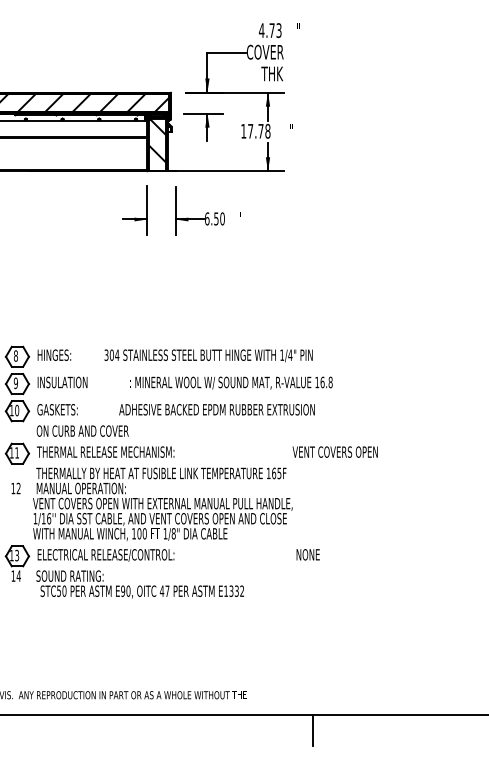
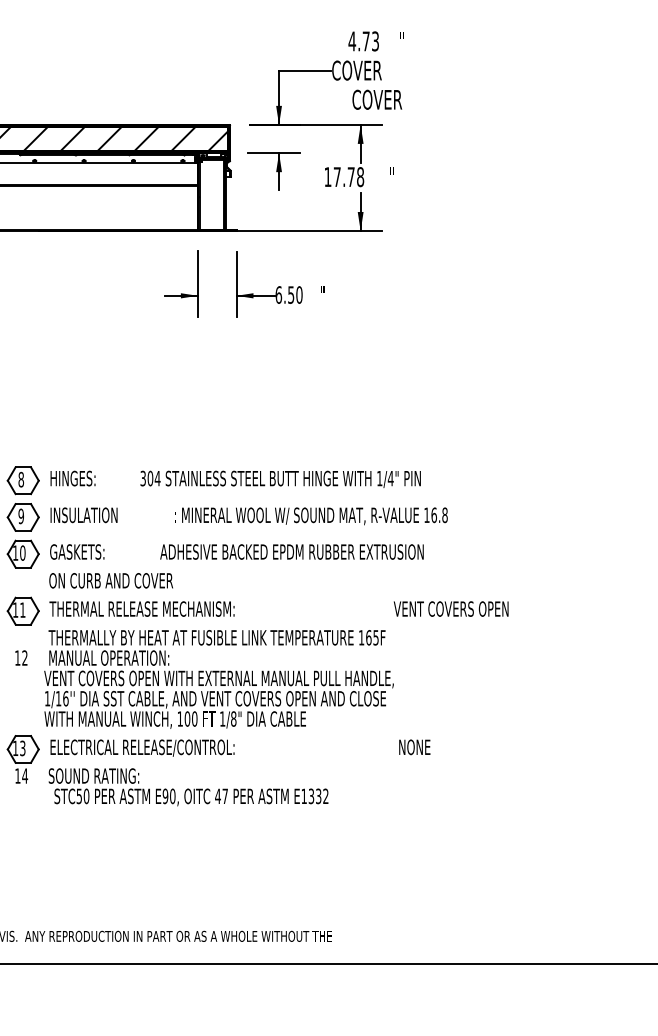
text: (279, 73) -> (376, 99), THK -> COVER
hatch: (157, 140) -> (211, 189), removed
line: (313, 730) -> (421, 983), removed

